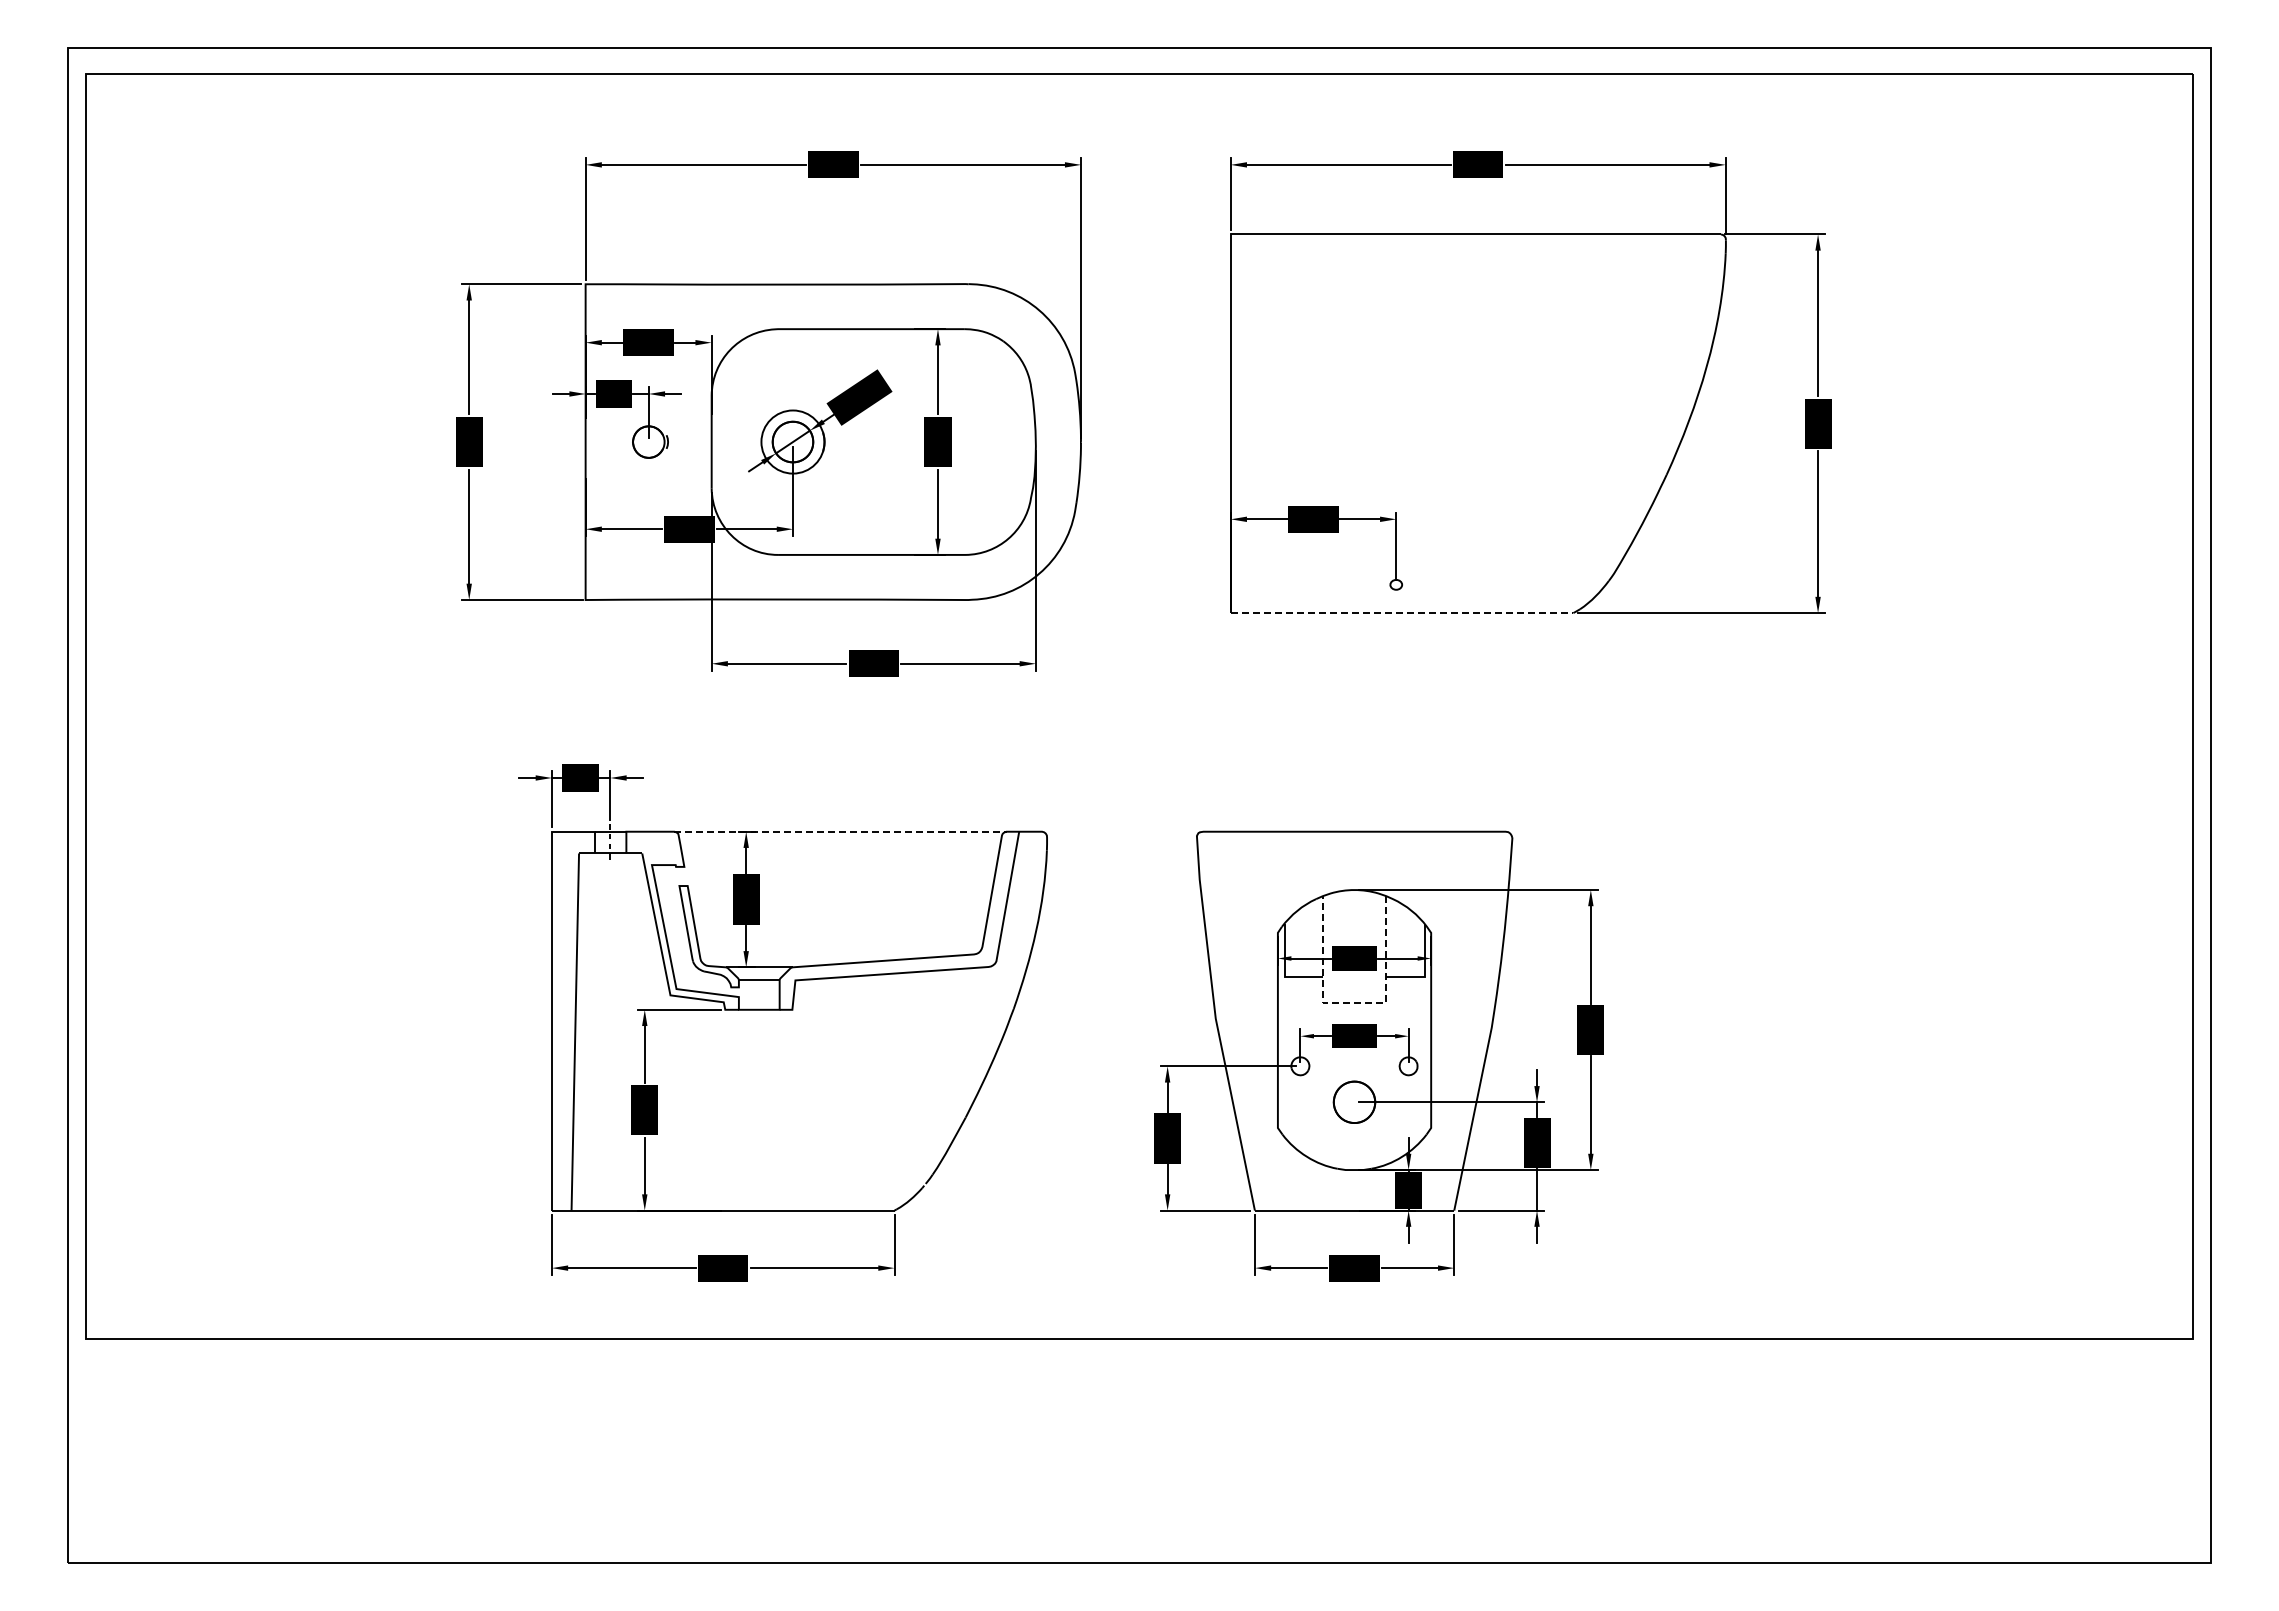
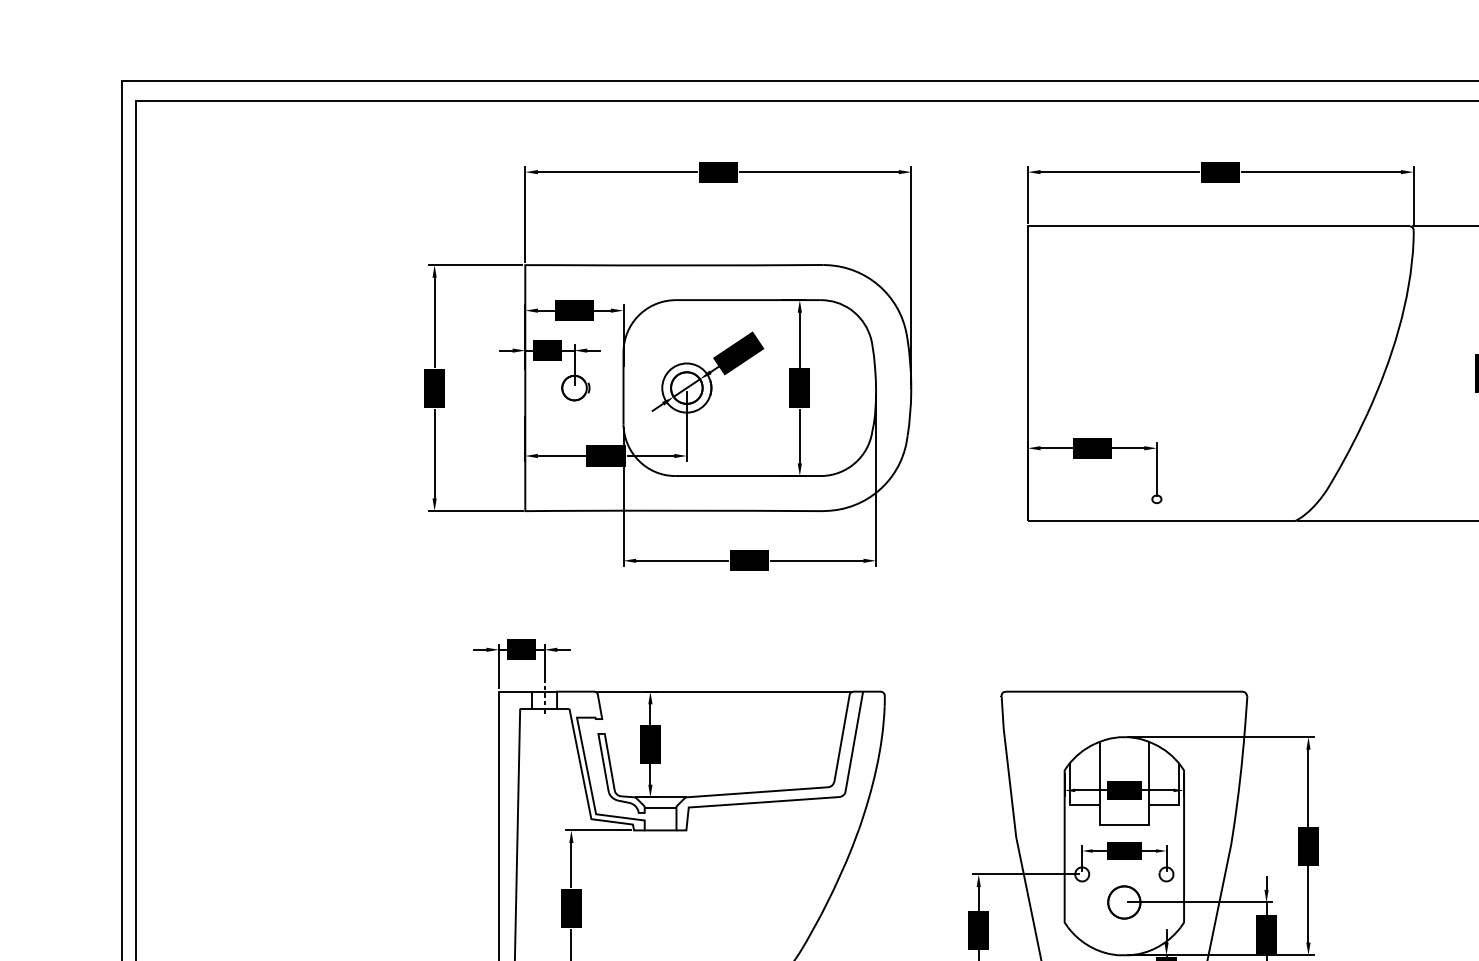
line: (1402, 613) -> (1161, 521), dashed -> solid
line: (840, 831) -> (723, 691), dashed -> solid
line: (1354, 1003) -> (1124, 825), dashed -> solid

